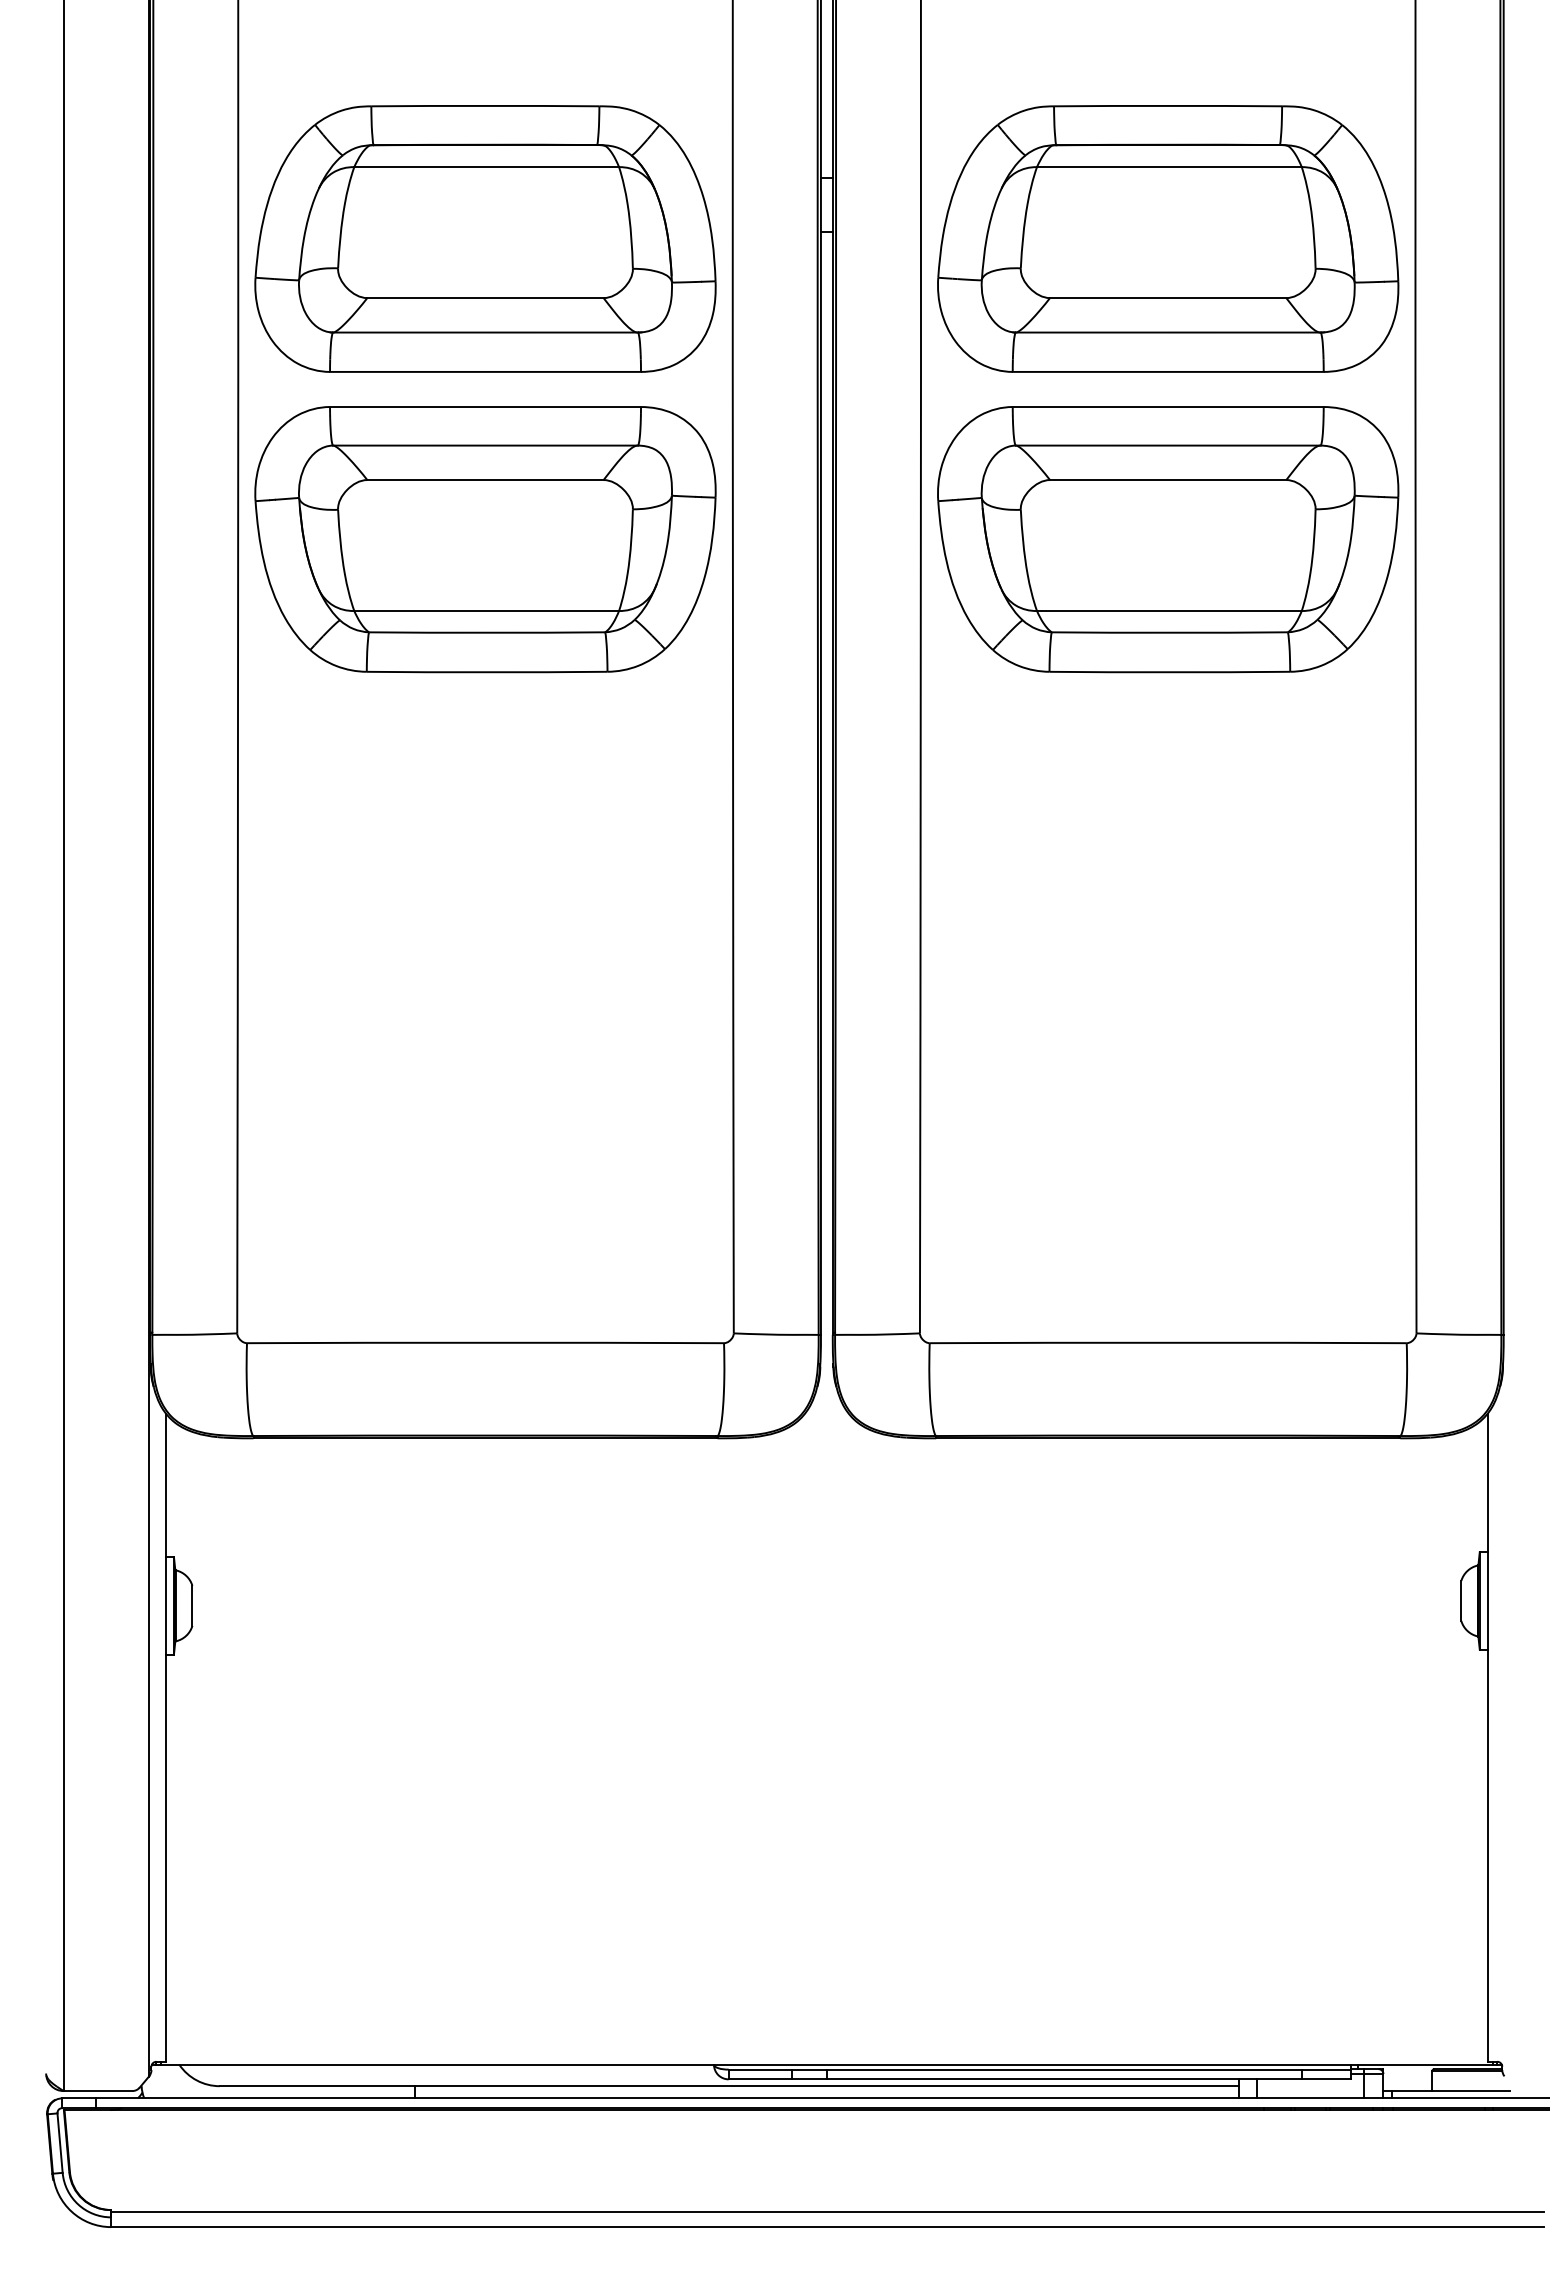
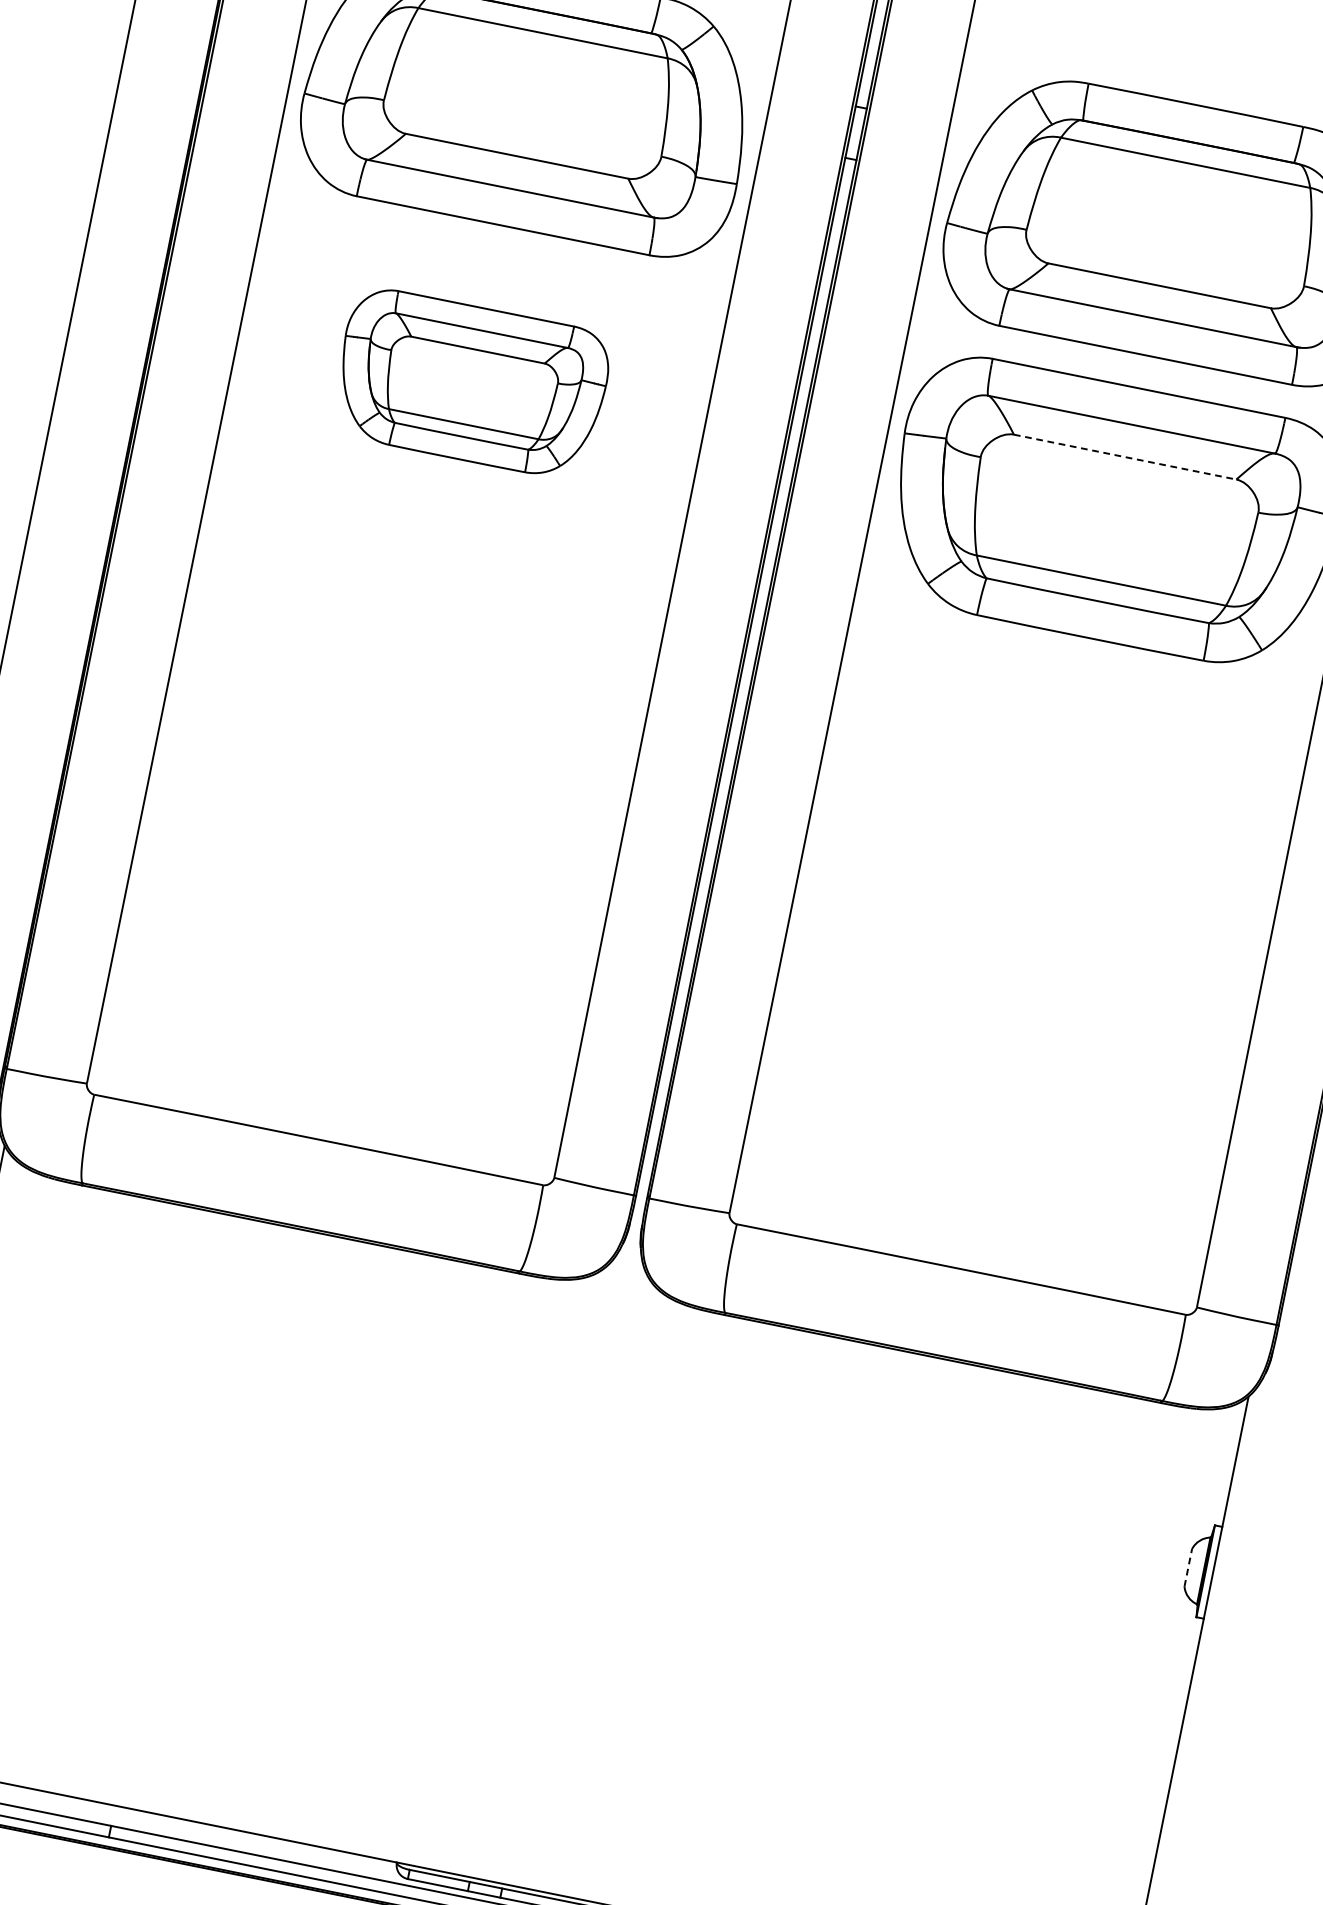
line: (1168, 480) -> (1125, 457), solid -> dashed
part: (485, 539) -> (471, 383), size x0.6
line: (1461, 1600) -> (1188, 1567), solid -> dashed

